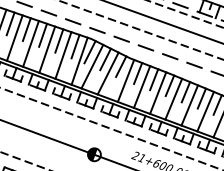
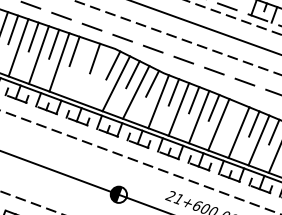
line: (63, 55) -> (79, 69), removed
line: (79, 60) -> (100, 76), removed
line: (185, 91) -> (233, 115), removed

